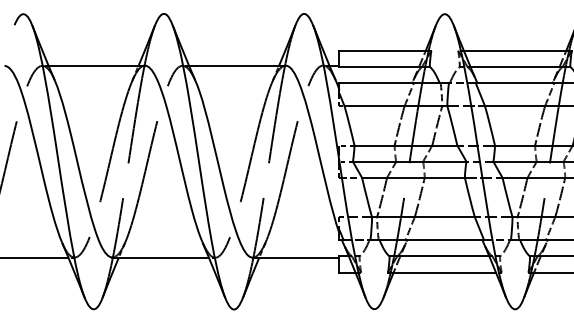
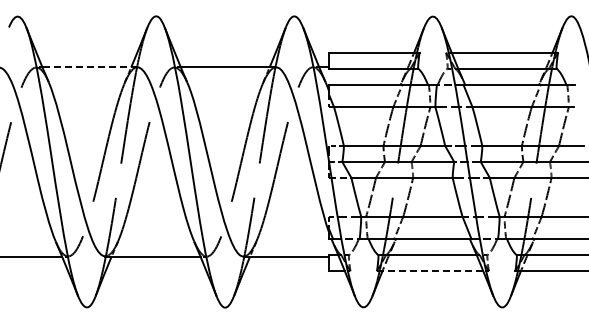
line: (96, 65) -> (89, 67), solid -> dashed
line: (441, 272) -> (429, 271), solid -> dashed

